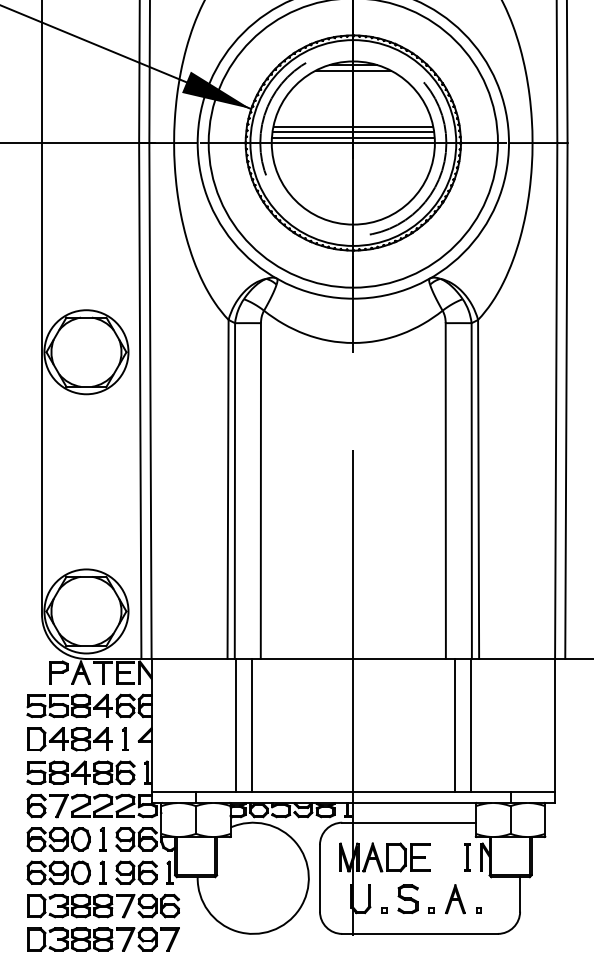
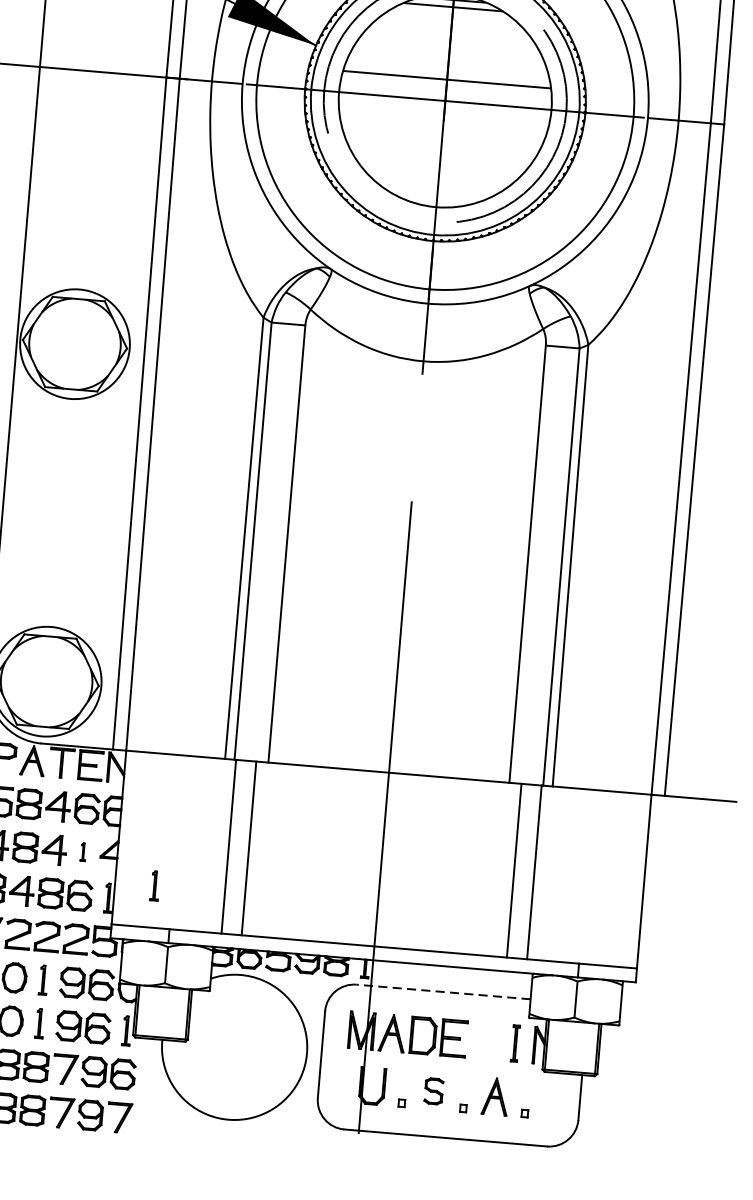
line: (352, 132) -> (445, 87), removed
line: (353, 137) -> (446, 93), removed
part: (125, 738) -> (83, 851), size x0.6
part: (181, 760) -> (154, 886), added
line: (409, 822) -> (444, 991), solid -> dashed
part: (407, 898) -> (433, 1090), size x0.7

